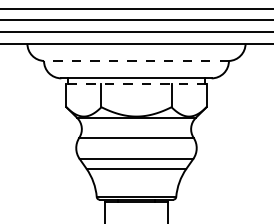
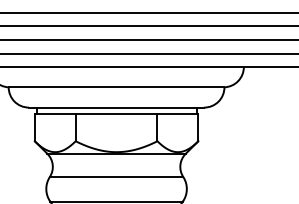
line: (135, 60) -> (115, 86), dashed -> solid
line: (136, 84) -> (116, 114), dashed -> solid

